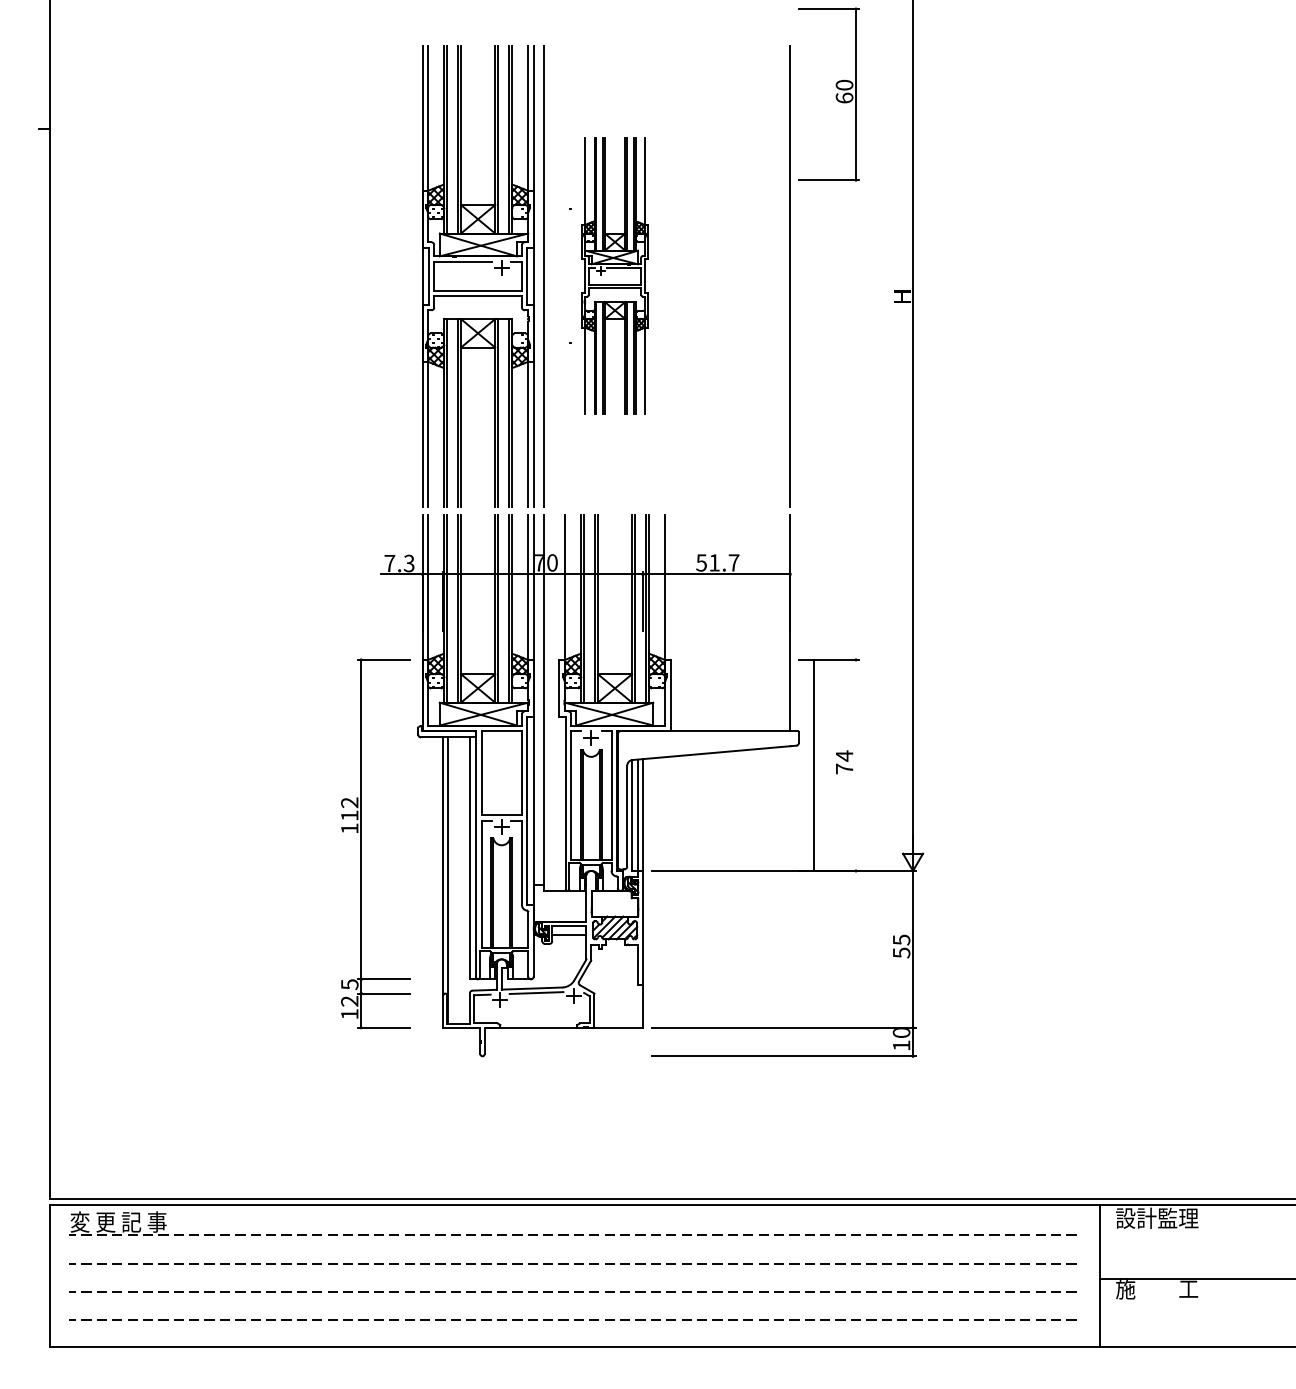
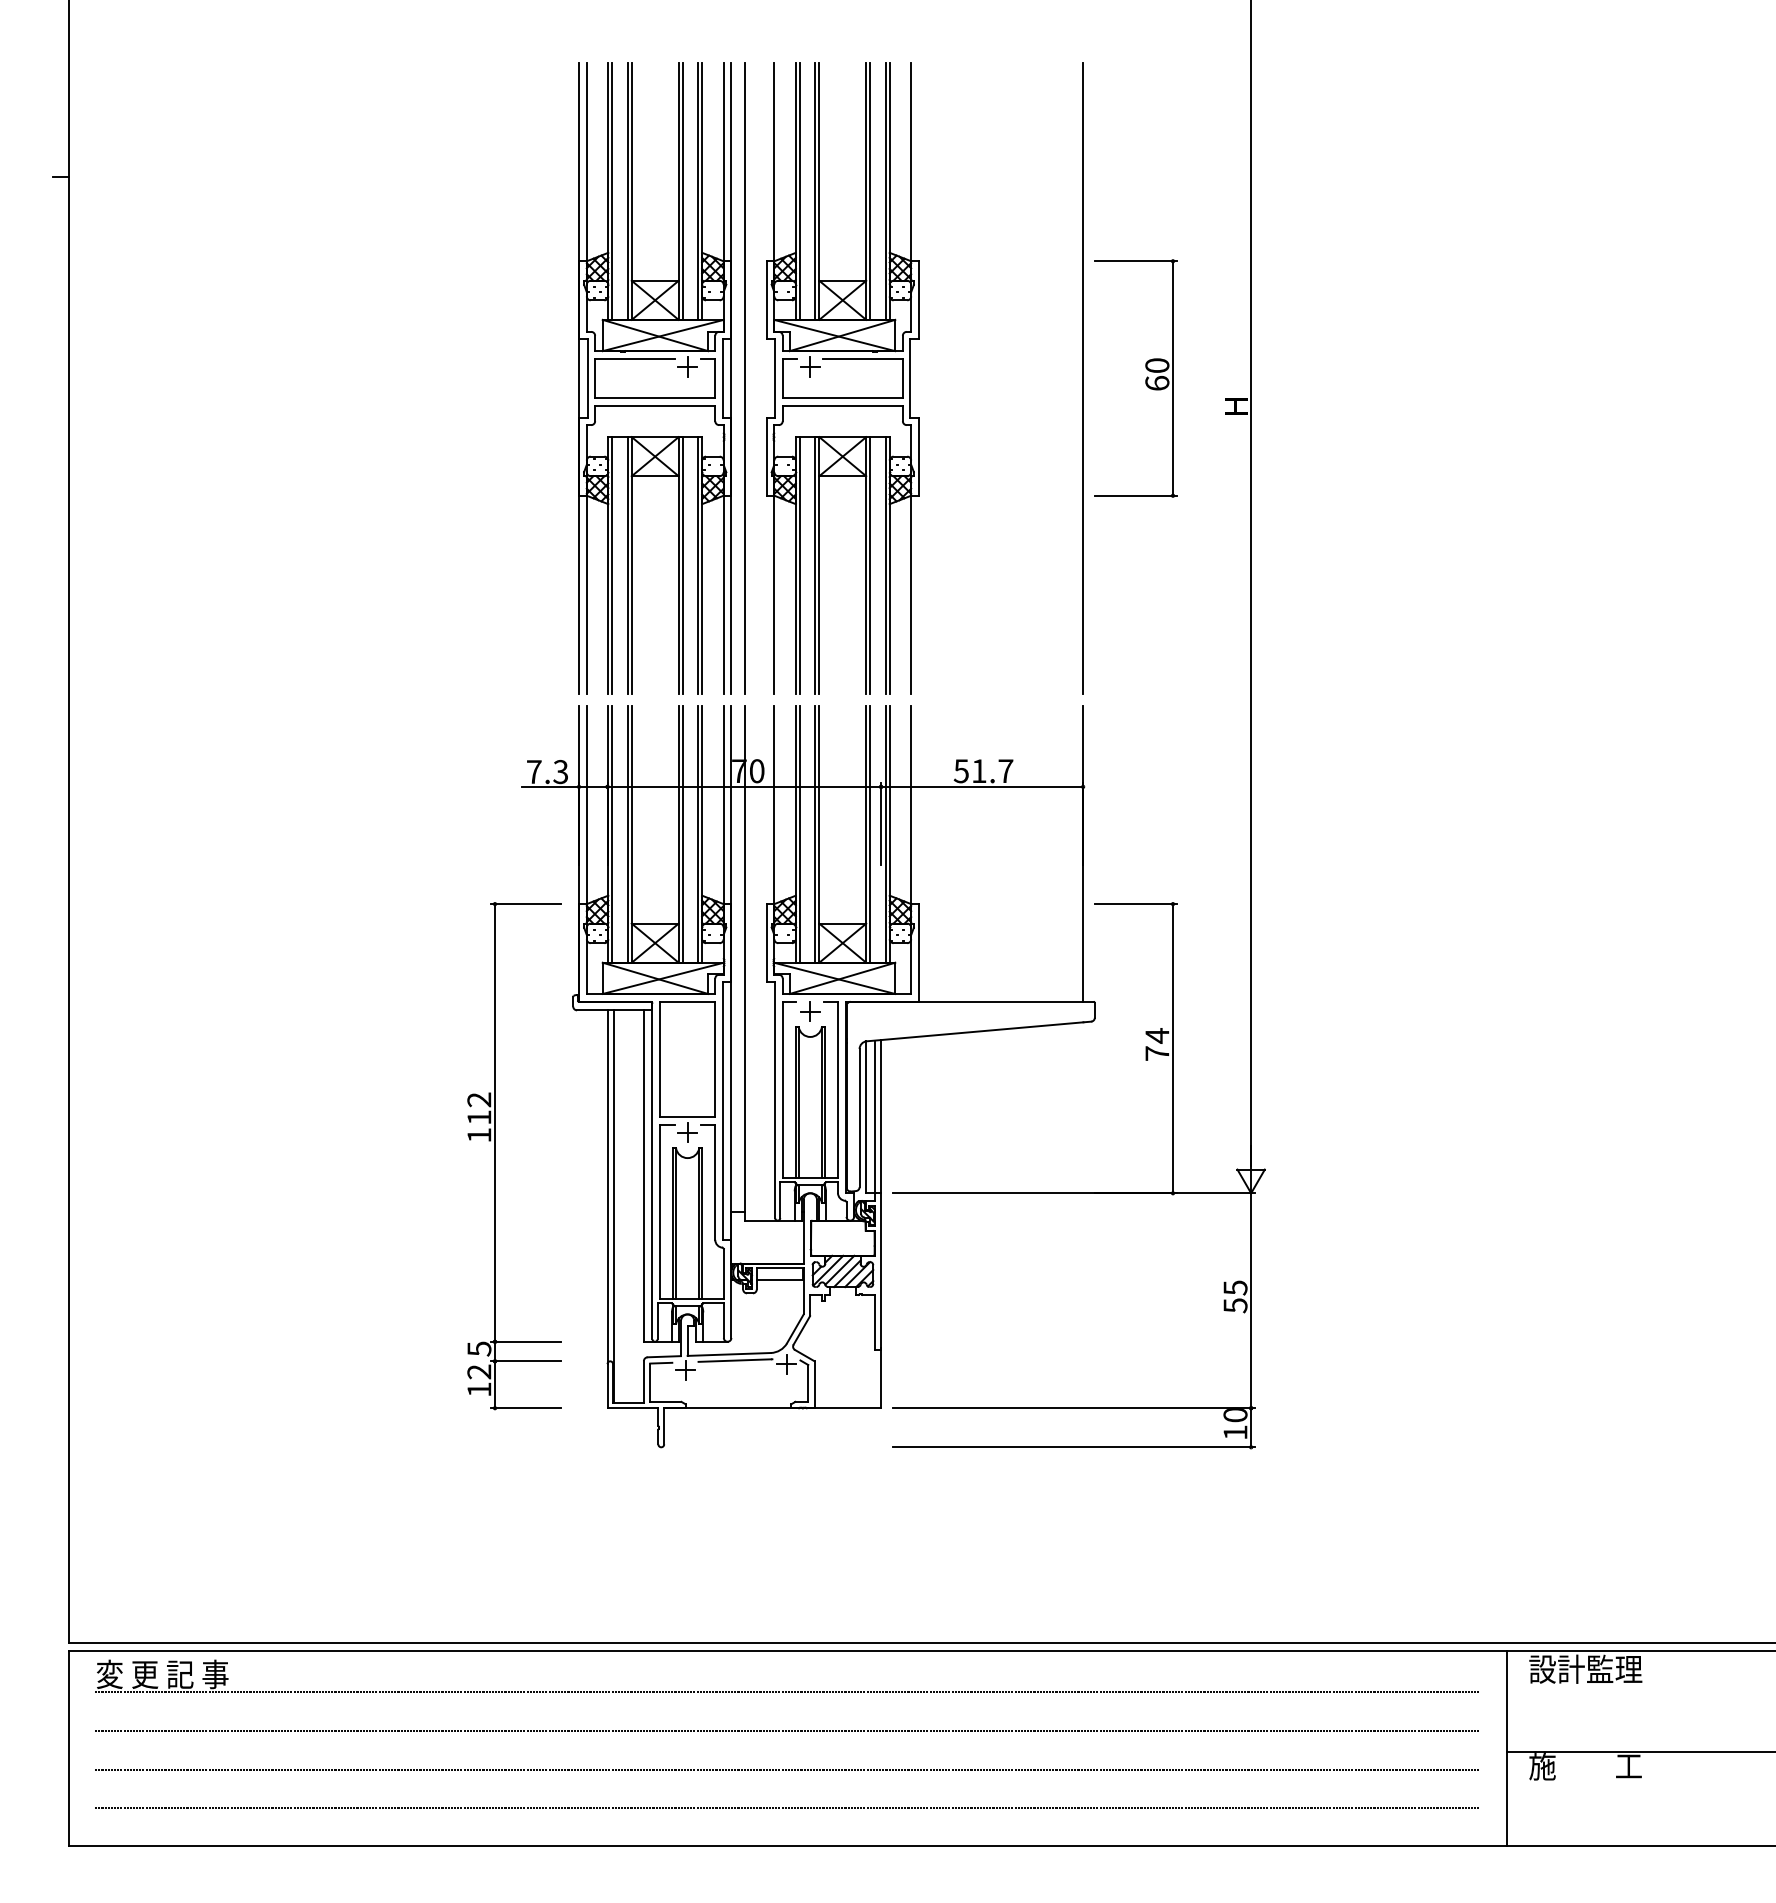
part: (835, 95) -> (1145, 379), moved
part: (614, 276) -> (842, 378), size x1.67
line: (814, 765) -> (1173, 1048), moved

